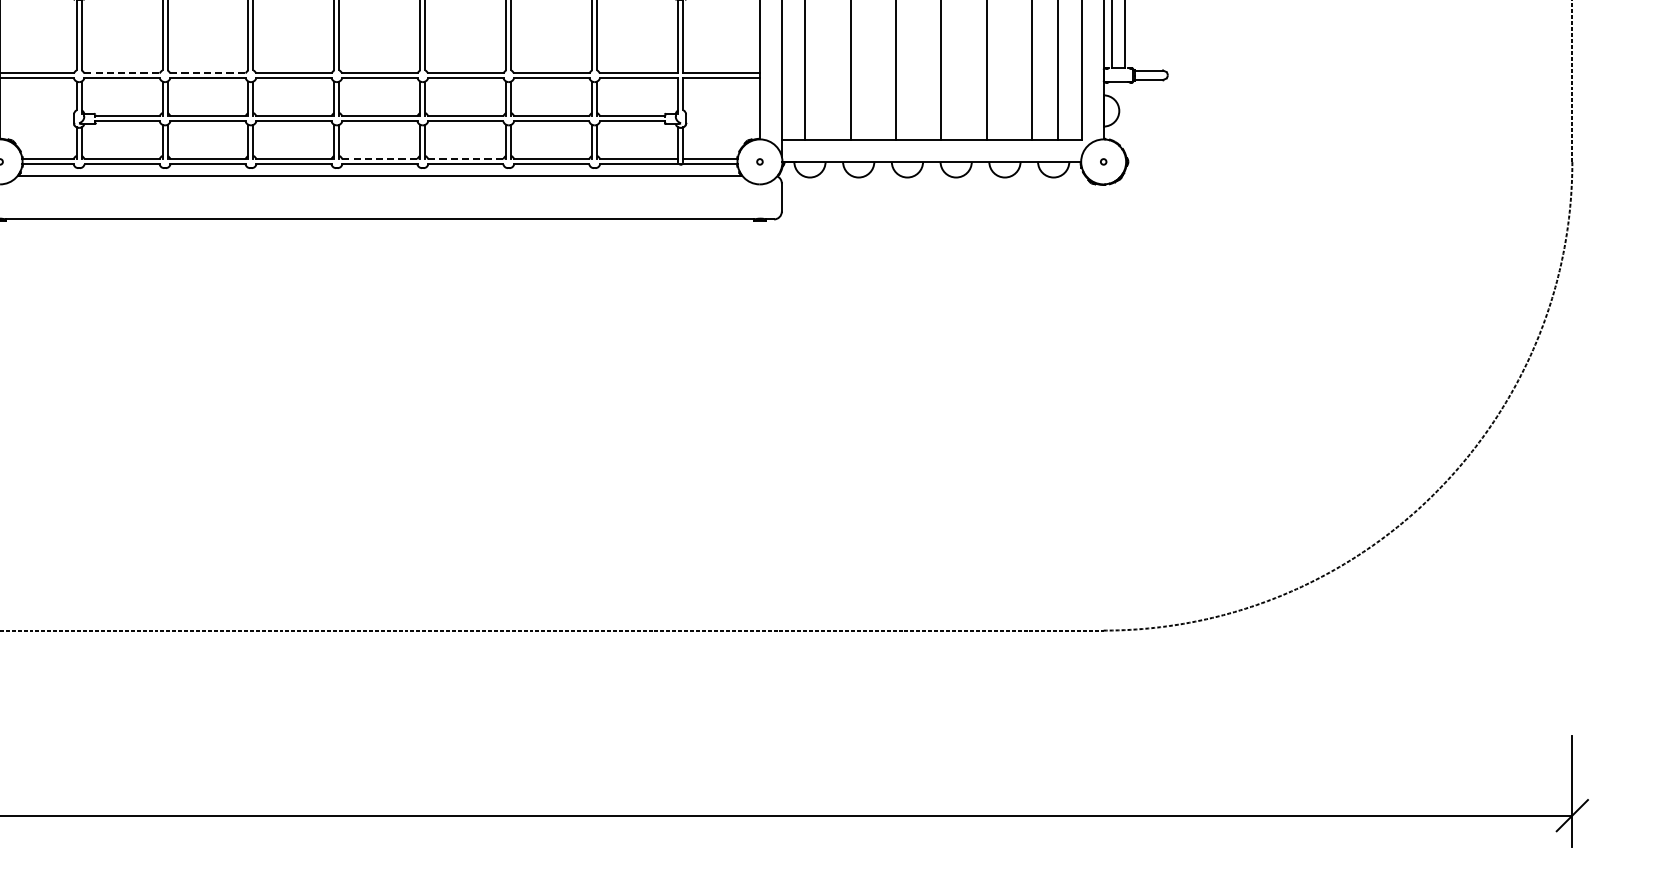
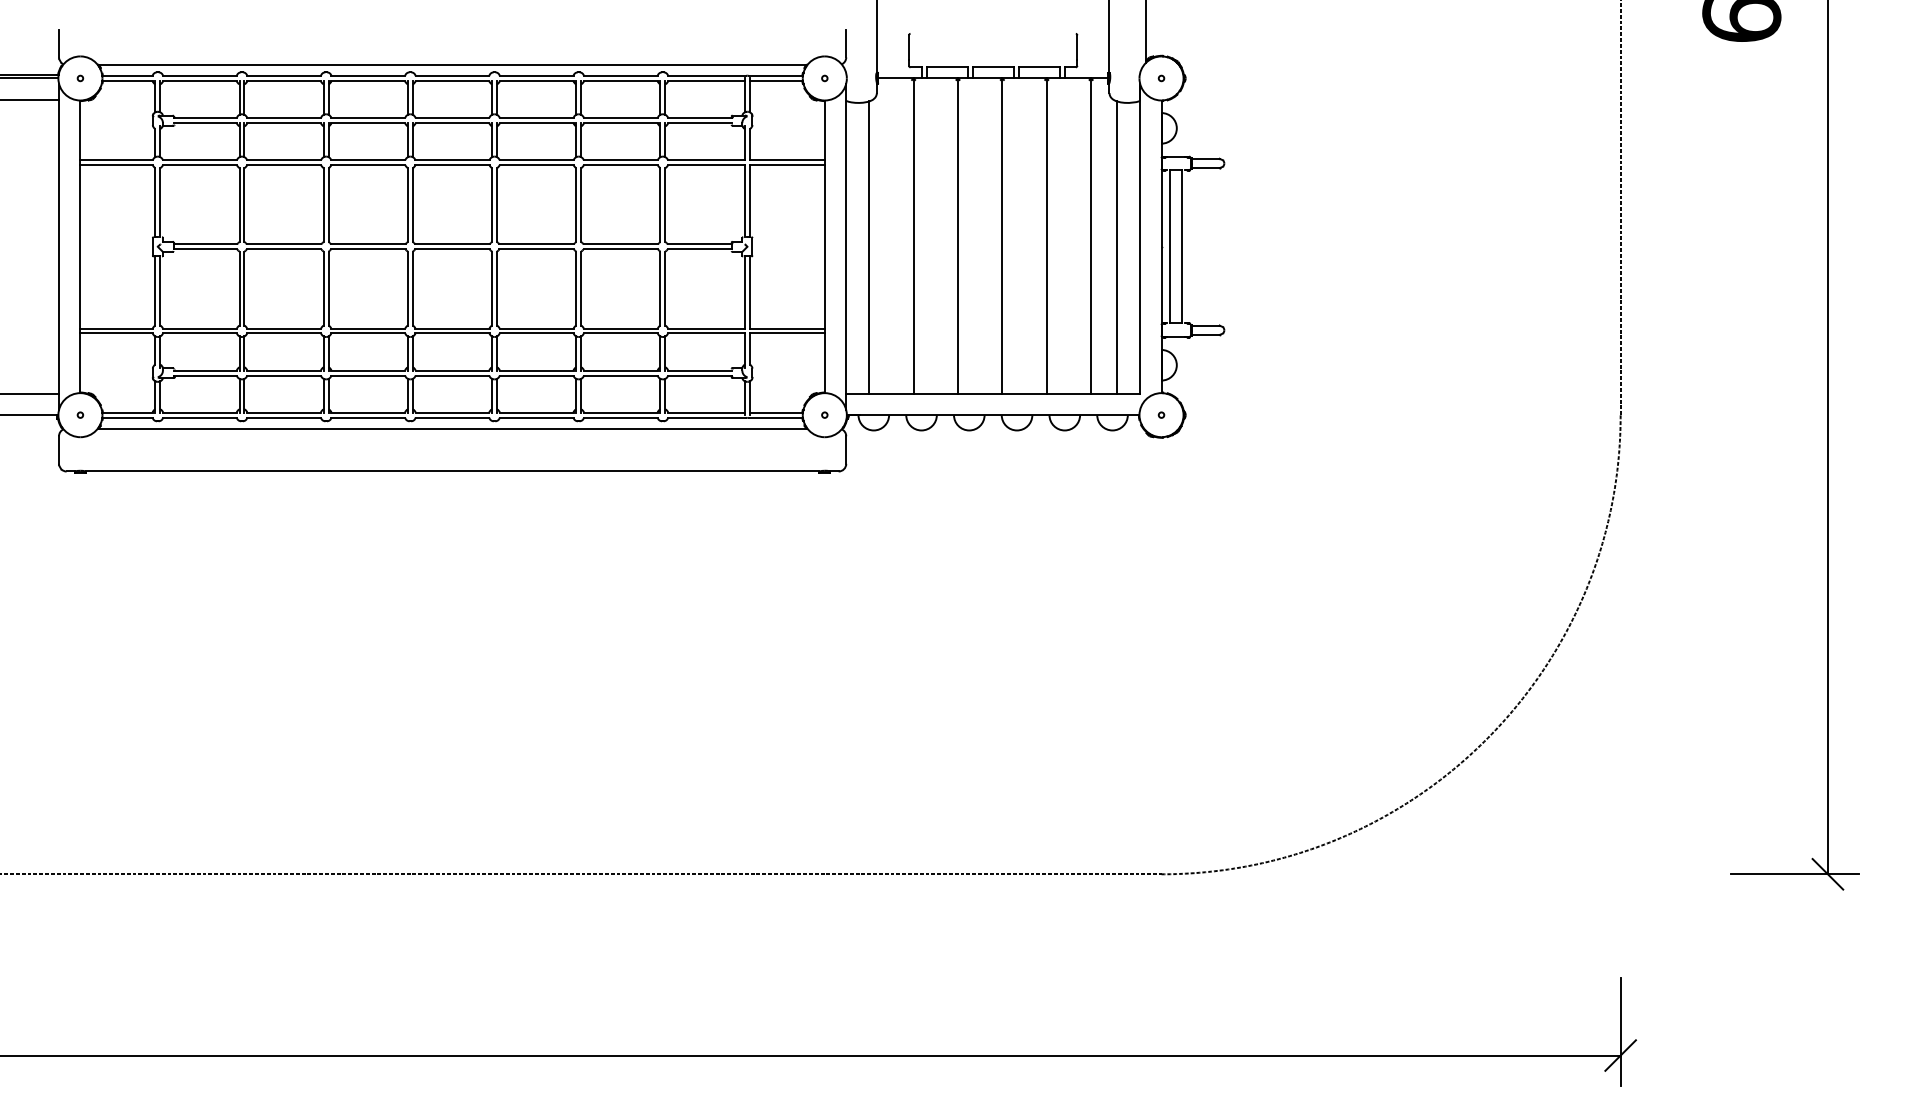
line: (122, 73) -> (200, 328), dashed -> solid
line: (208, 73) -> (284, 328), dashed -> solid
line: (379, 159) -> (452, 412), dashed -> solid
line: (465, 159) -> (536, 412), dashed -> solid

